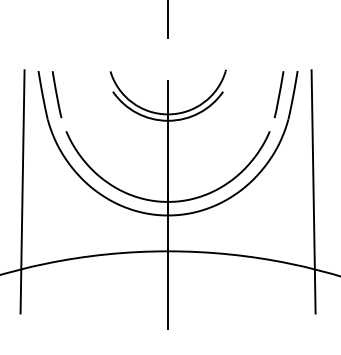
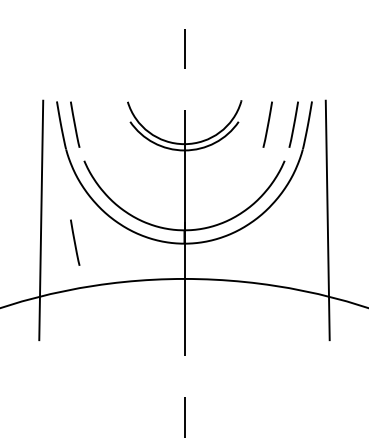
line: (252, 94) -> (267, 124), added
line: (57, 214) -> (75, 242), added

